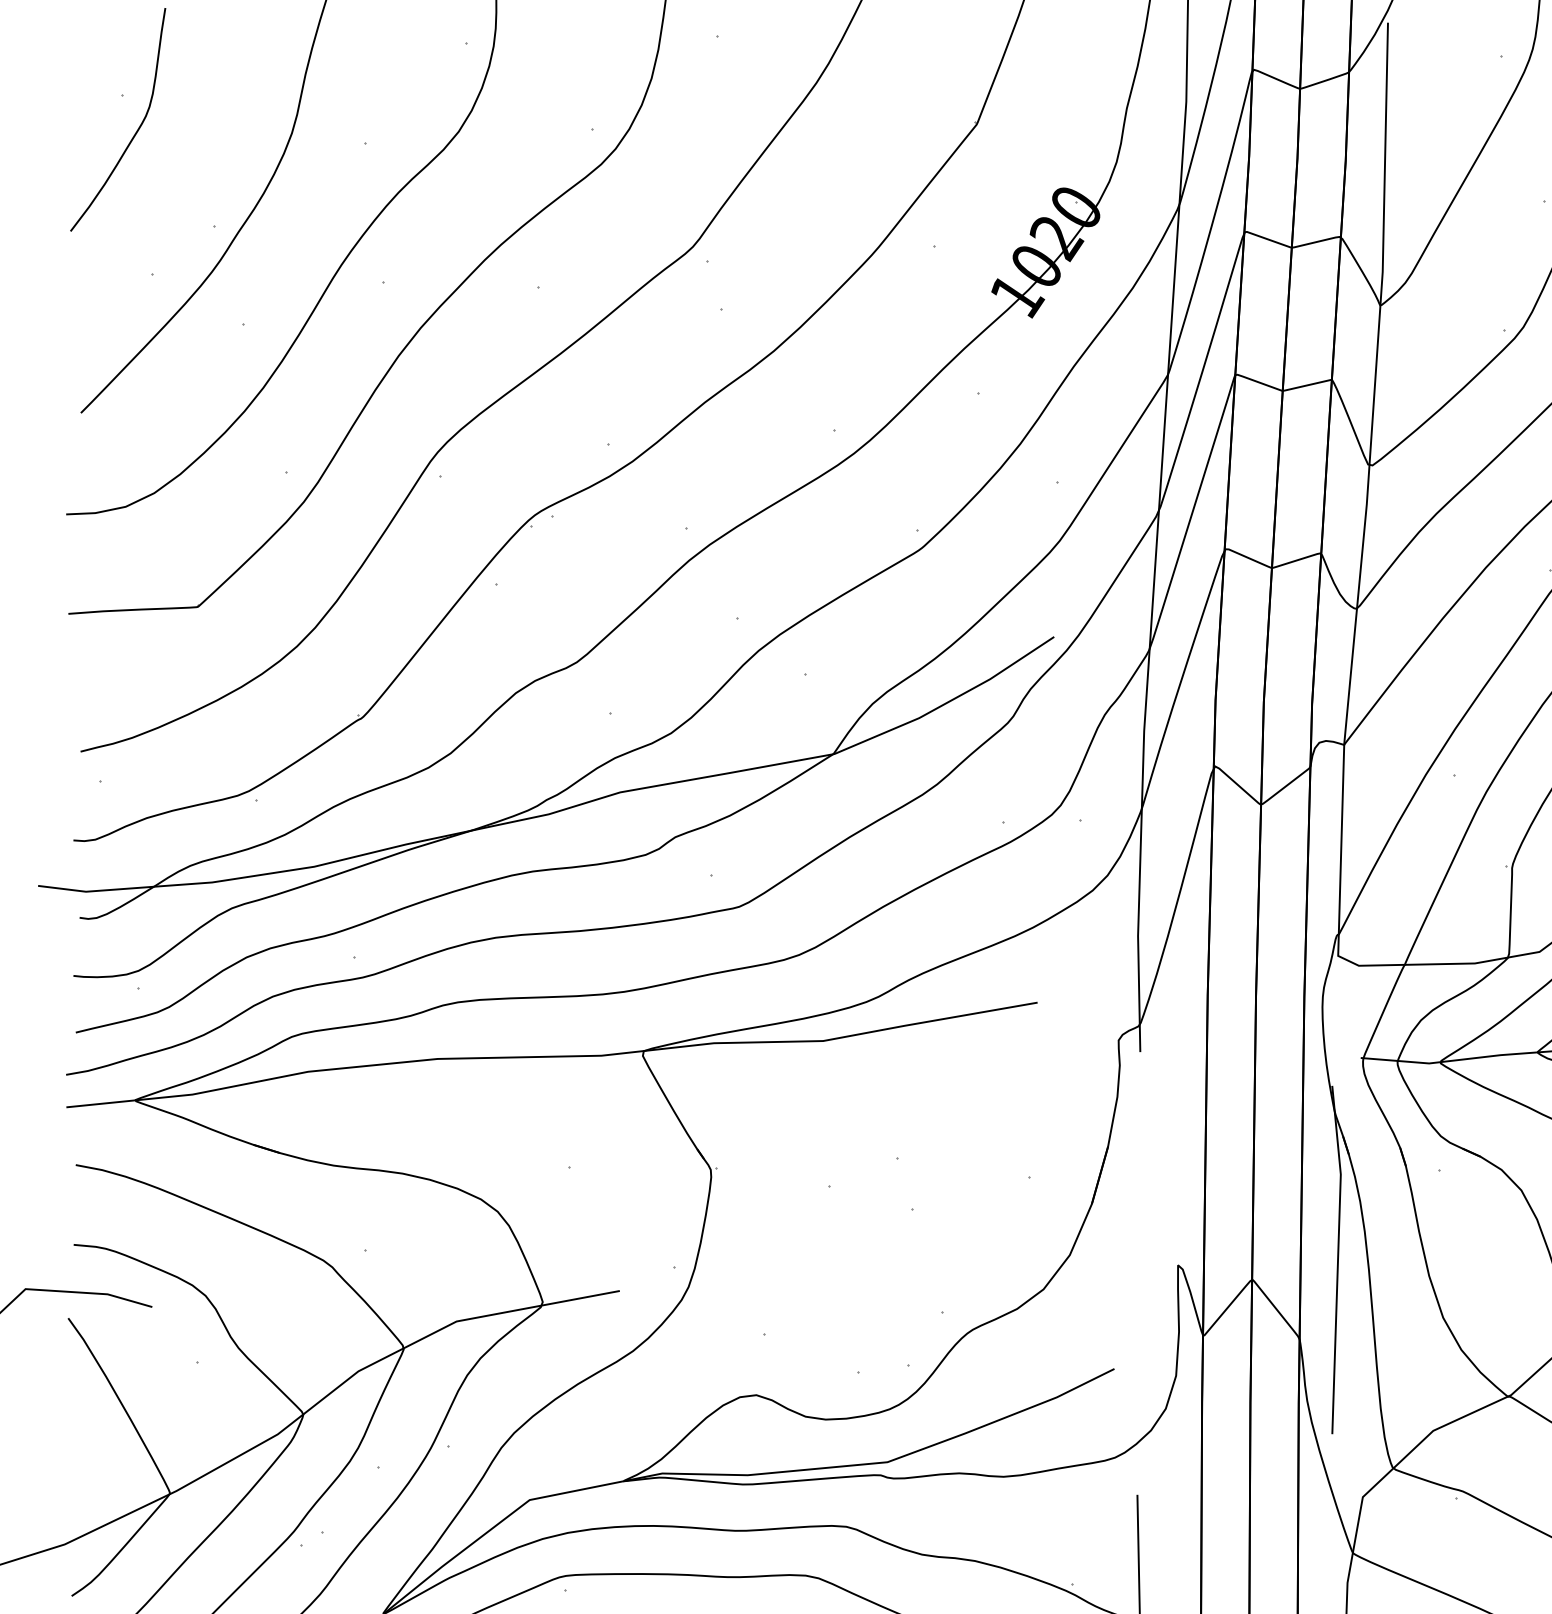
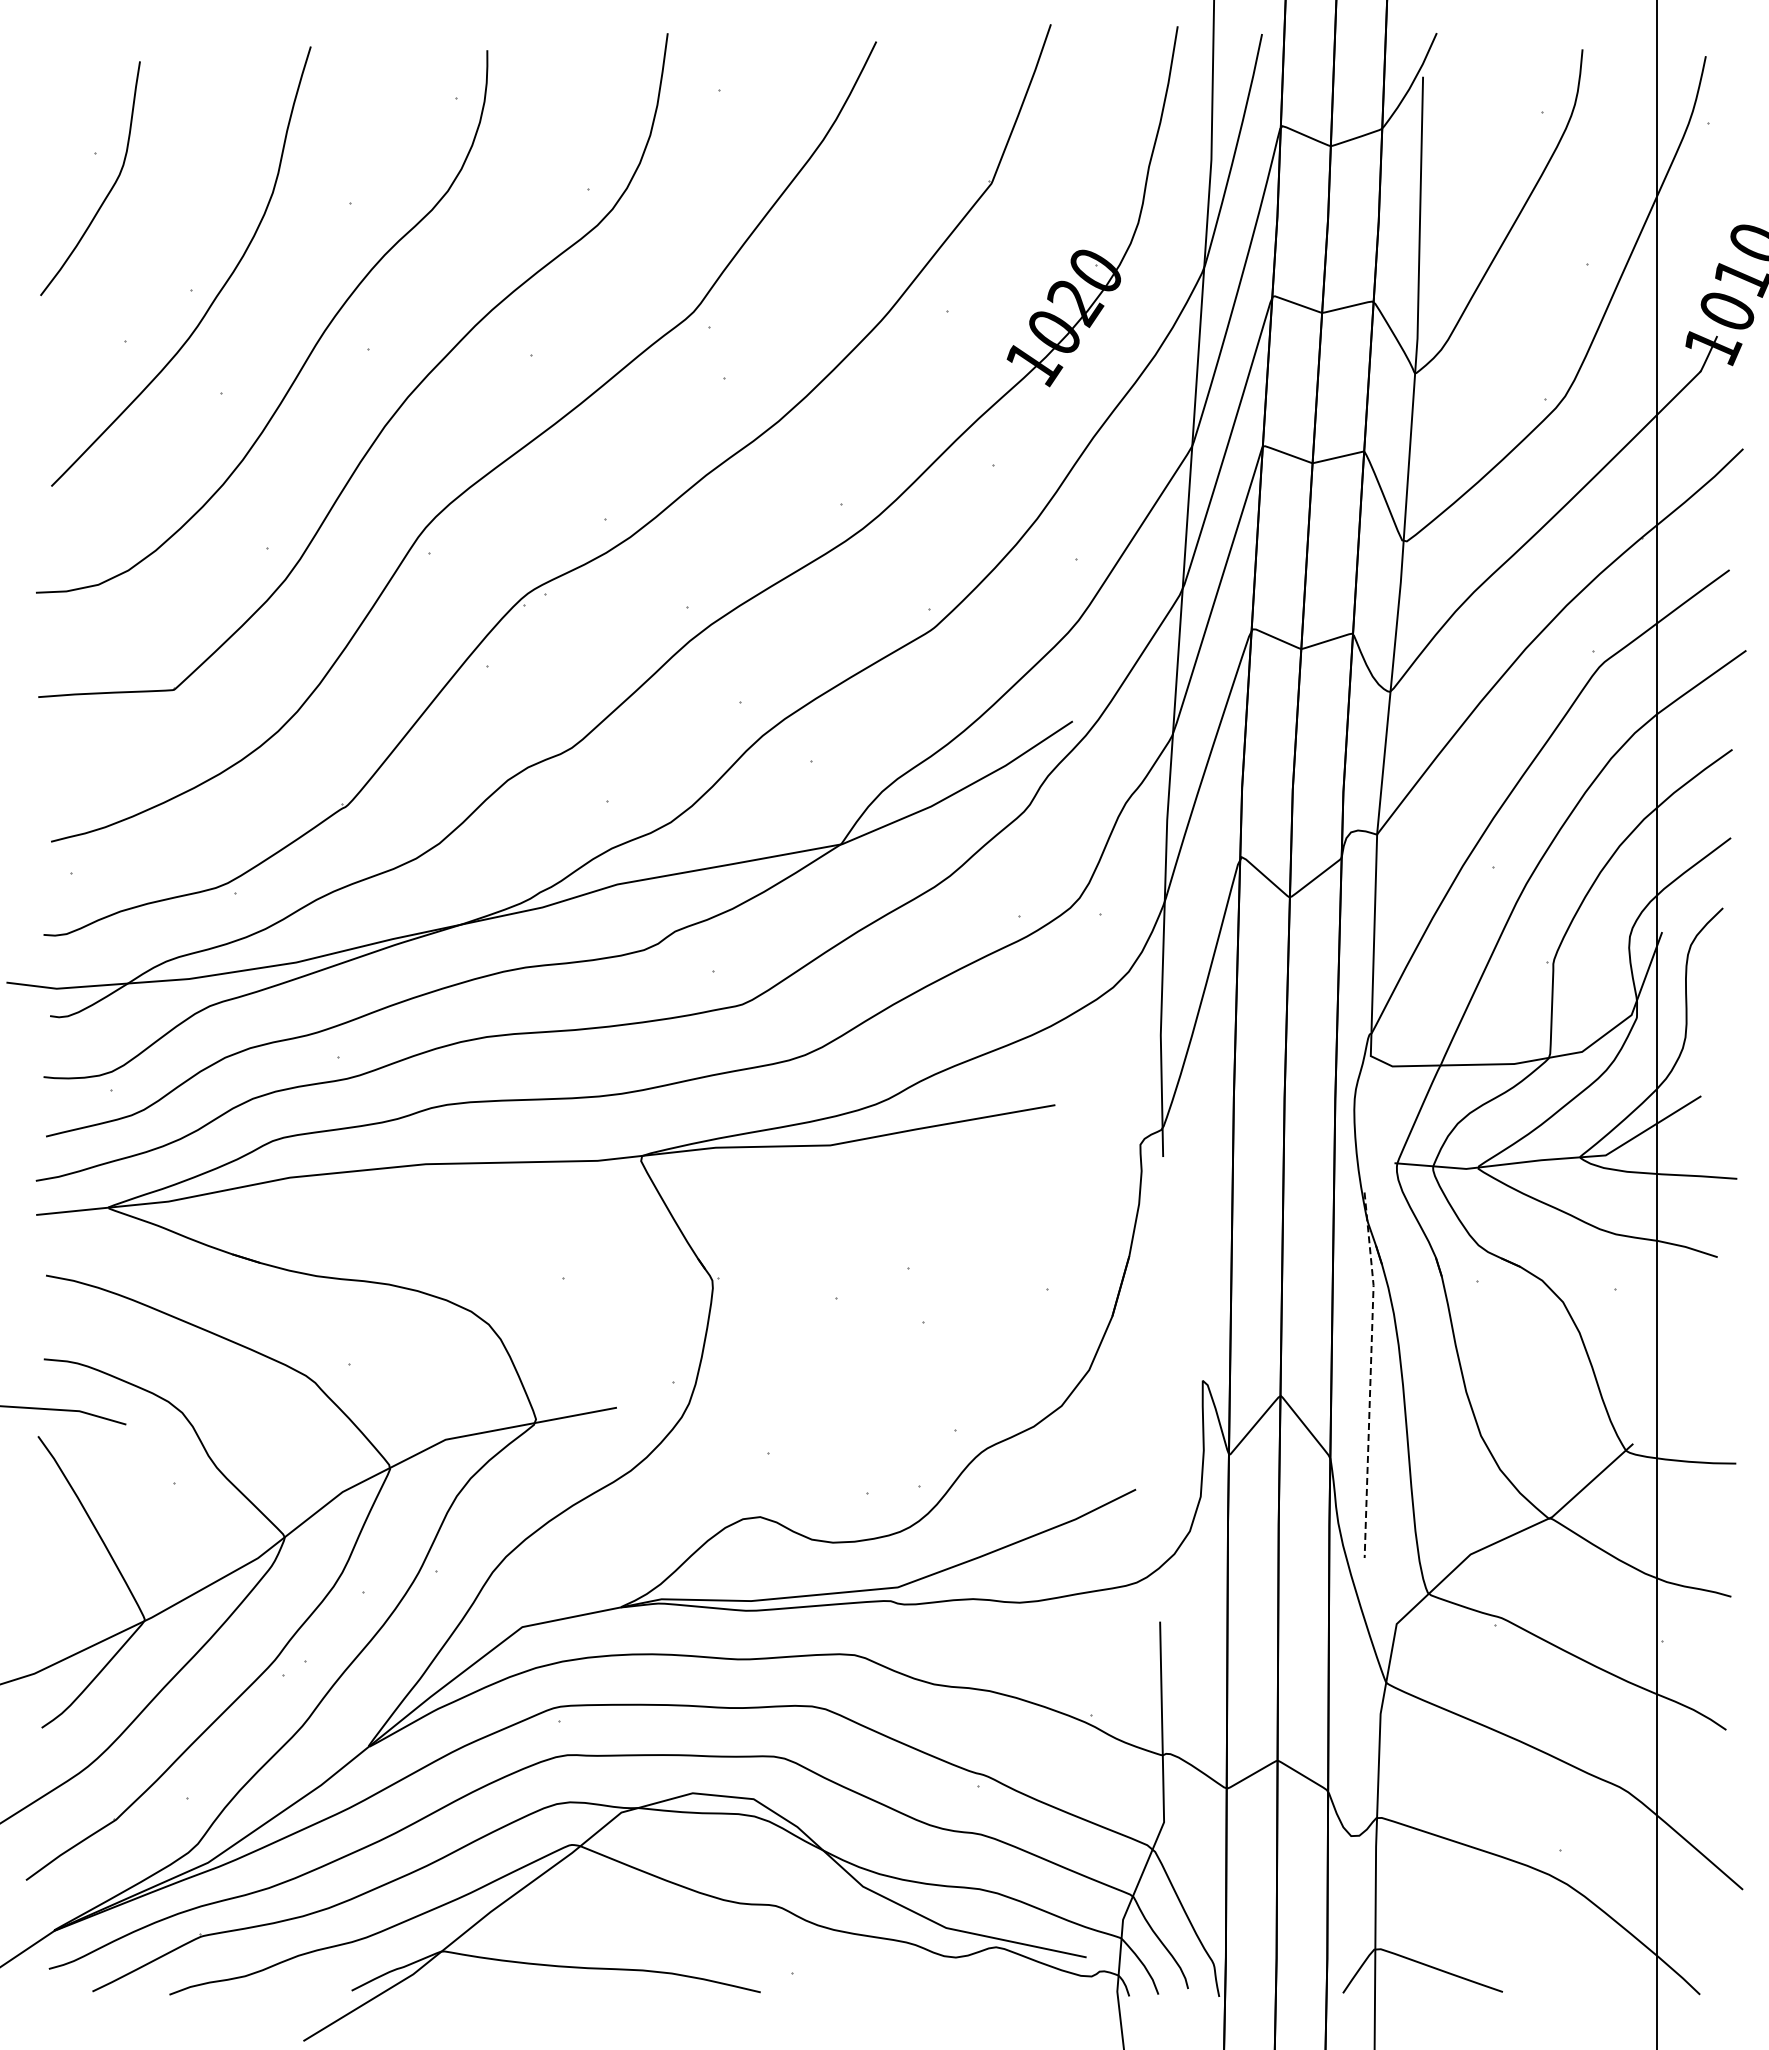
line: (1337, 1259) -> (1370, 1374), solid -> dashed

